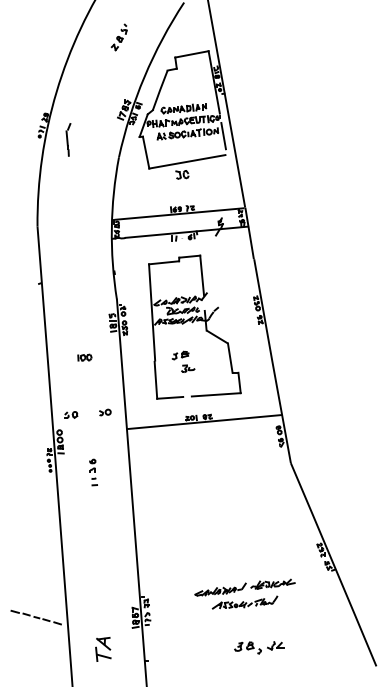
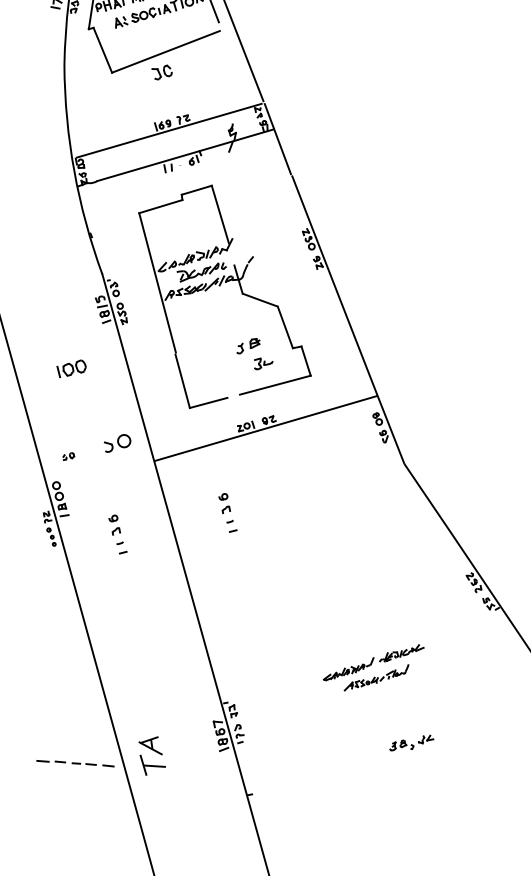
part: (84, 357) -> (71, 368), size x1.4
part: (183, 361) -> (254, 353), moved
part: (105, 412) -> (118, 442), size x1.6
part: (71, 414) -> (68, 455), size x0.6
part: (168, 472) -> (227, 512), added
part: (244, 593) -> (373, 668), size x0.7
part: (259, 647) -> (411, 743), size x0.6
part: (103, 649) -> (152, 756), moved

